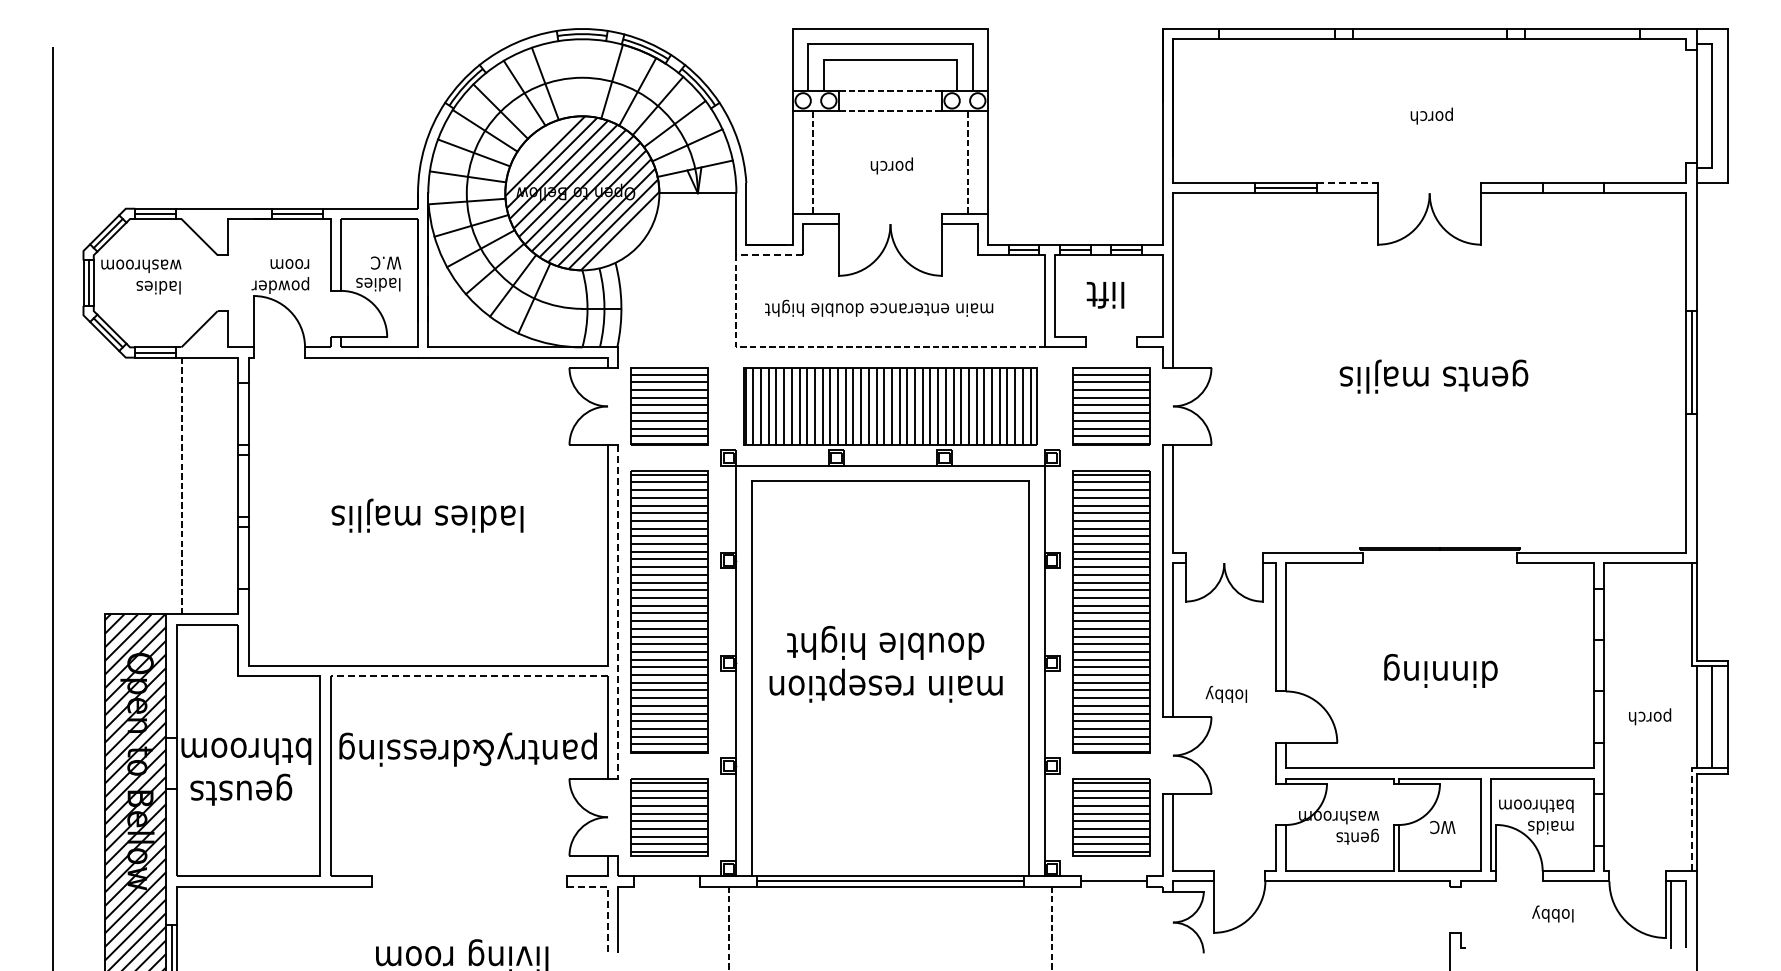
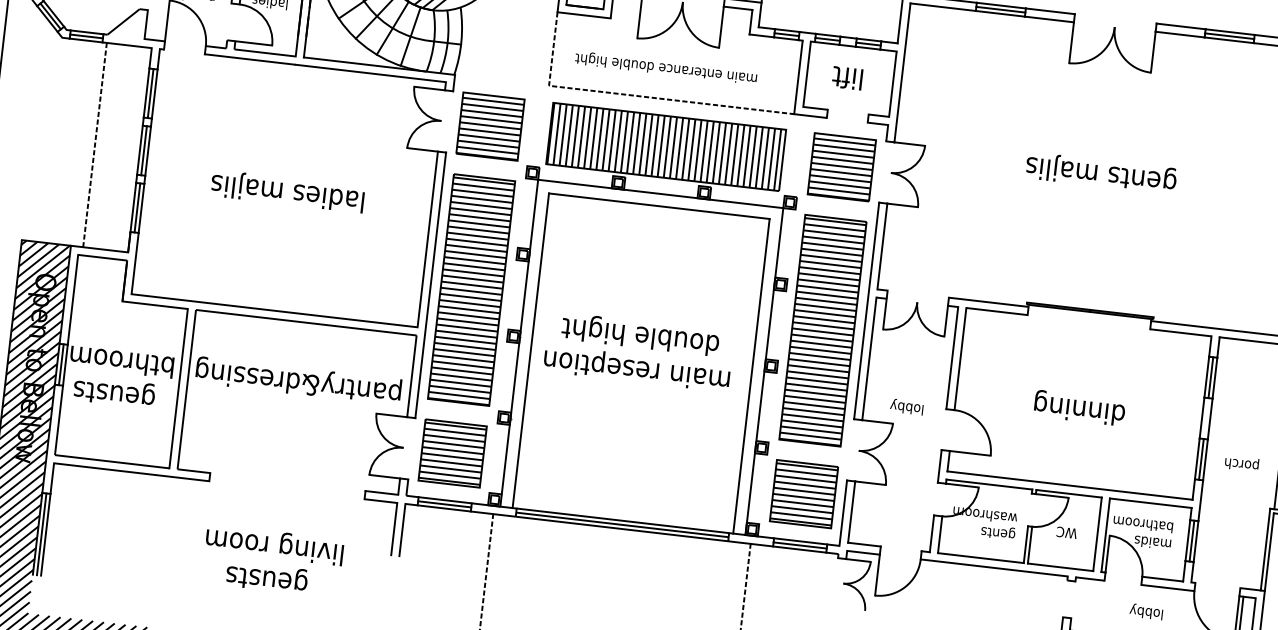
line: (1347, 183) -> (1050, 11), dashed -> solid
line: (1573, 188) -> (1229, 36), added
line: (769, 254) -> (583, 14), dashed -> solid
line: (557, 305) -> (410, 36), added
line: (243, 413) -> (150, 93), added
line: (243, 485) -> (144, 150), added
line: (243, 557) -> (137, 207), added
line: (618, 611) -> (430, 285), dashed -> solid
line: (1599, 614) -> (1211, 377), added
line: (469, 676) -> (306, 323), dashed -> solid
line: (1599, 716) -> (1201, 458), added
line: (171, 763) -> (61, 364), added
line: (1599, 819) -> (1192, 540), added
line: (1691, 819) -> (1265, 549), dashed -> solid
line: (1113, 876) -> (800, 541), added
line: (666, 881) -> (444, 504), added
line: (666, 886) -> (443, 508), added
line: (1113, 886) -> (799, 549), added
line: (608, 898) -> (396, 512), dashed -> solid

